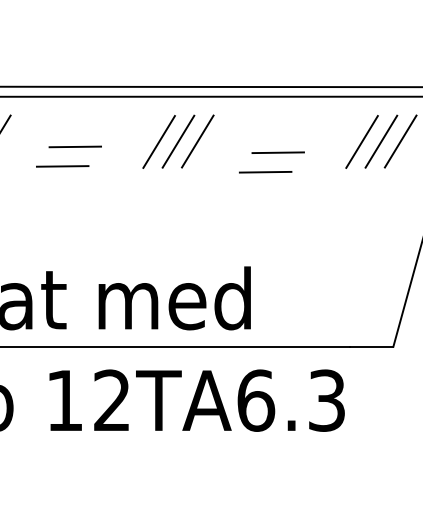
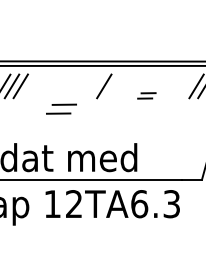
line: (159, 141) -> (95, 86), removed
line: (196, 141) -> (112, 86), removed
line: (361, 141) -> (187, 86), removed
part: (68, 155) -> (61, 108), moved
part: (271, 161) -> (146, 95), size x0.6

